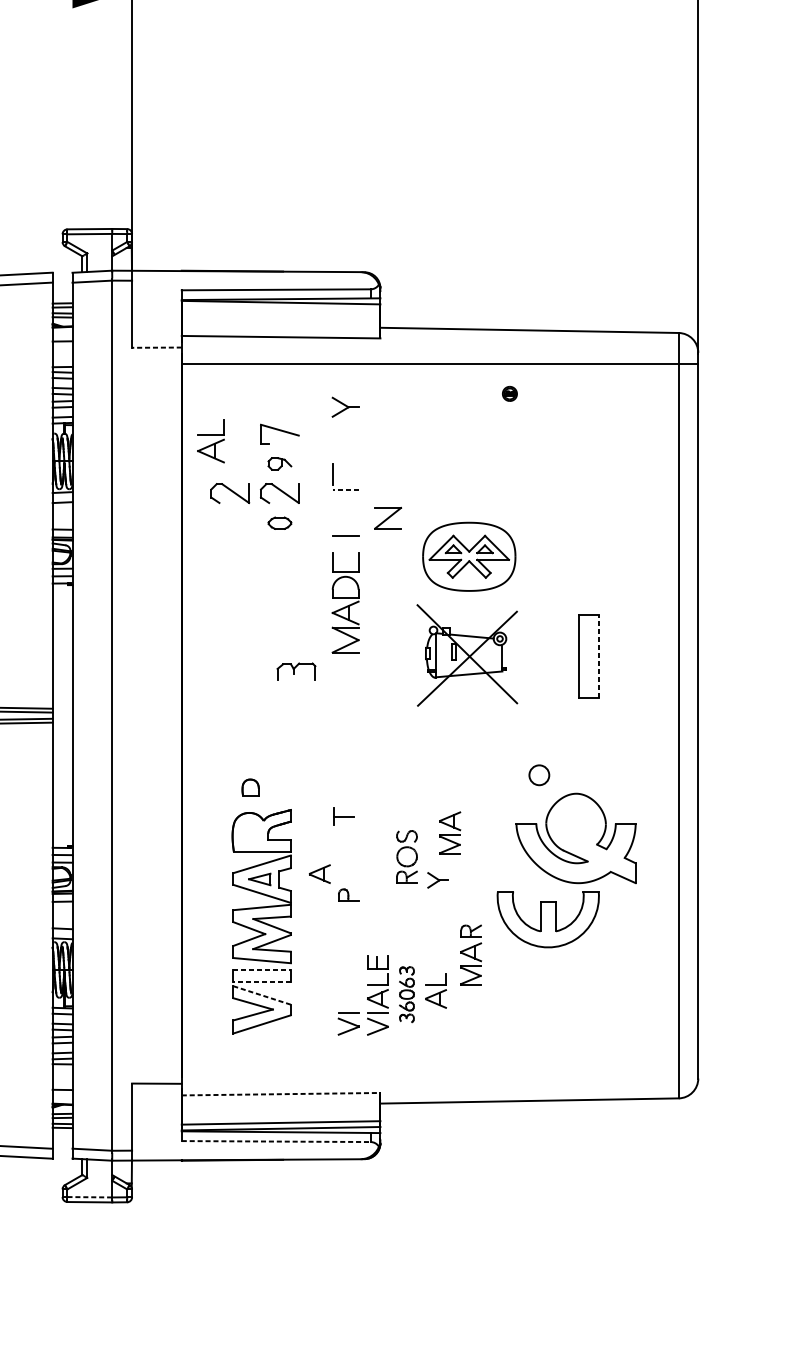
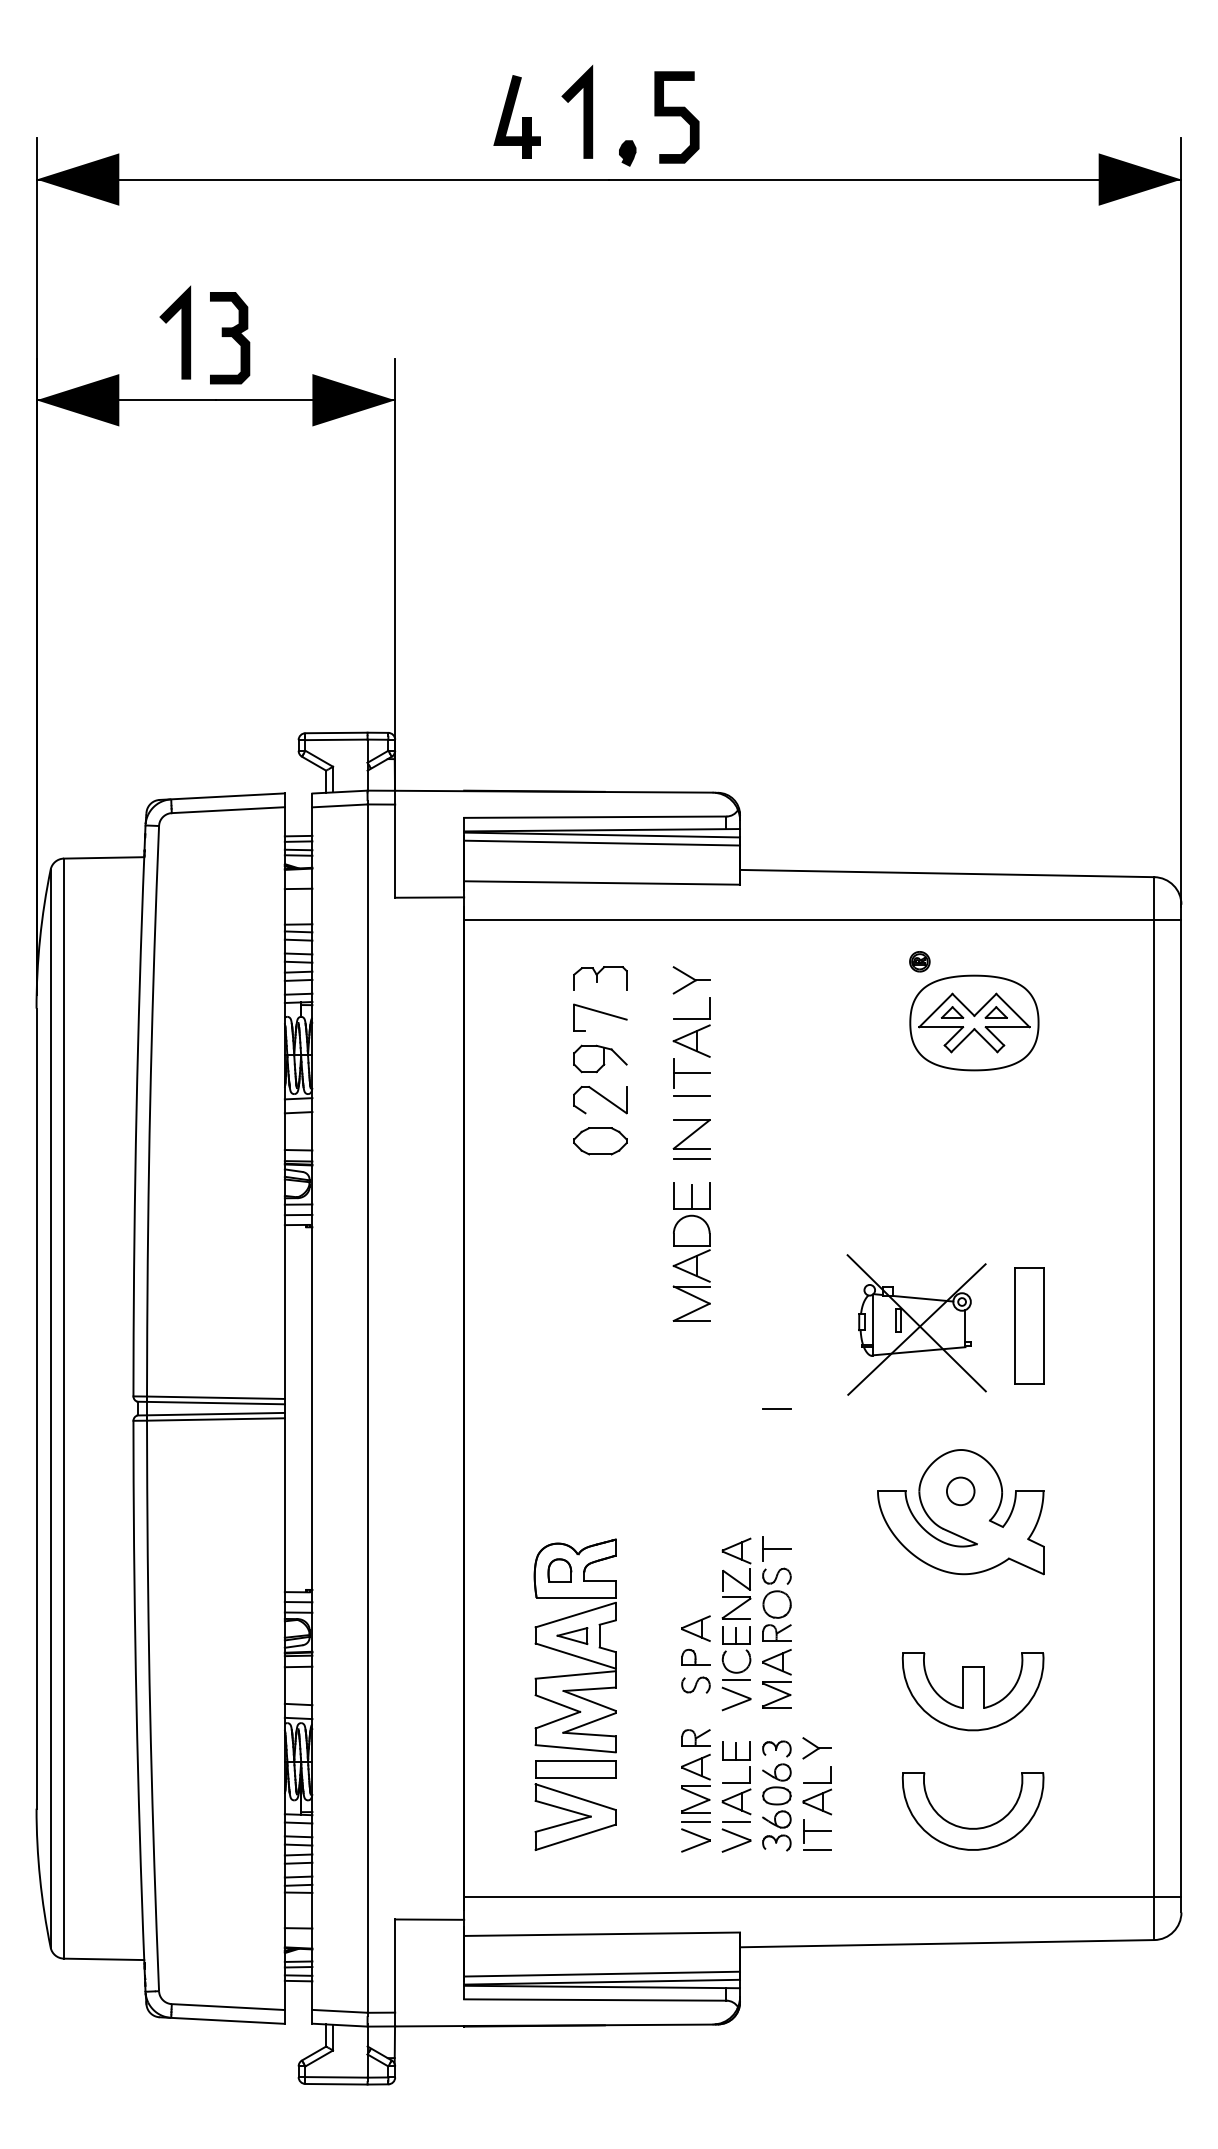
line: (281, 308) -> (602, 842), added
line: (156, 347) -> (429, 897), dashed -> solid
part: (210, 441) -> (691, 1027), moved
part: (279, 463) -> (600, 1058), size x1.67
line: (345, 474) -> (691, 1073), added
line: (345, 490) -> (691, 1095), dashed -> solid
part: (230, 493) -> (531, 1100), removed
part: (387, 518) -> (691, 1134), moved
part: (279, 523) -> (600, 1141), size x1.67
part: (469, 556) -> (974, 1022), moved
line: (345, 562) -> (691, 1196), added
part: (467, 655) -> (916, 1324), moved
line: (598, 655) -> (1043, 1325), dashed -> solid
part: (296, 671) -> (600, 978), moved
line: (406, 716) -> (776, 1409), added
part: (250, 787) -> (559, 1570), moved
part: (344, 816) -> (776, 1548), moved
part: (449, 832) -> (776, 1678), moved
part: (575, 838) -> (960, 1512), moved
part: (377, 871) -> (736, 1624), added
part: (319, 874) -> (695, 1628), moved
part: (437, 880) -> (816, 1748), moved
part: (348, 914) -> (695, 1684), added
part: (470, 955) -> (695, 1771), moved
line: (262, 969) -> (576, 1761), dashed -> solid
line: (261, 982) -> (575, 1778), dashed -> solid
part: (406, 994) -> (776, 1795), size x1.43
line: (261, 995) -> (575, 1796), dashed -> solid
part: (547, 1017) -> (972, 1827), added
part: (436, 1022) -> (817, 1834), added
line: (439, 1067) -> (822, 1896), added
line: (281, 1094) -> (602, 1934), dashed -> solid
line: (276, 1141) -> (595, 2000), dashed -> solid
line: (90, 1197) -> (337, 2077), dashed -> solid

